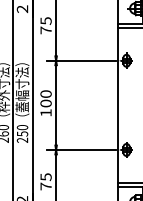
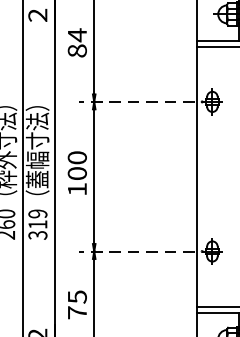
text: (45, 25) -> (76, 42), 75 -> 84
line: (81, 60) -> (136, 101), solid -> dashed
text: (22, 133) -> (37, 223), 250 -> 319
line: (81, 149) -> (136, 250), solid -> dashed

